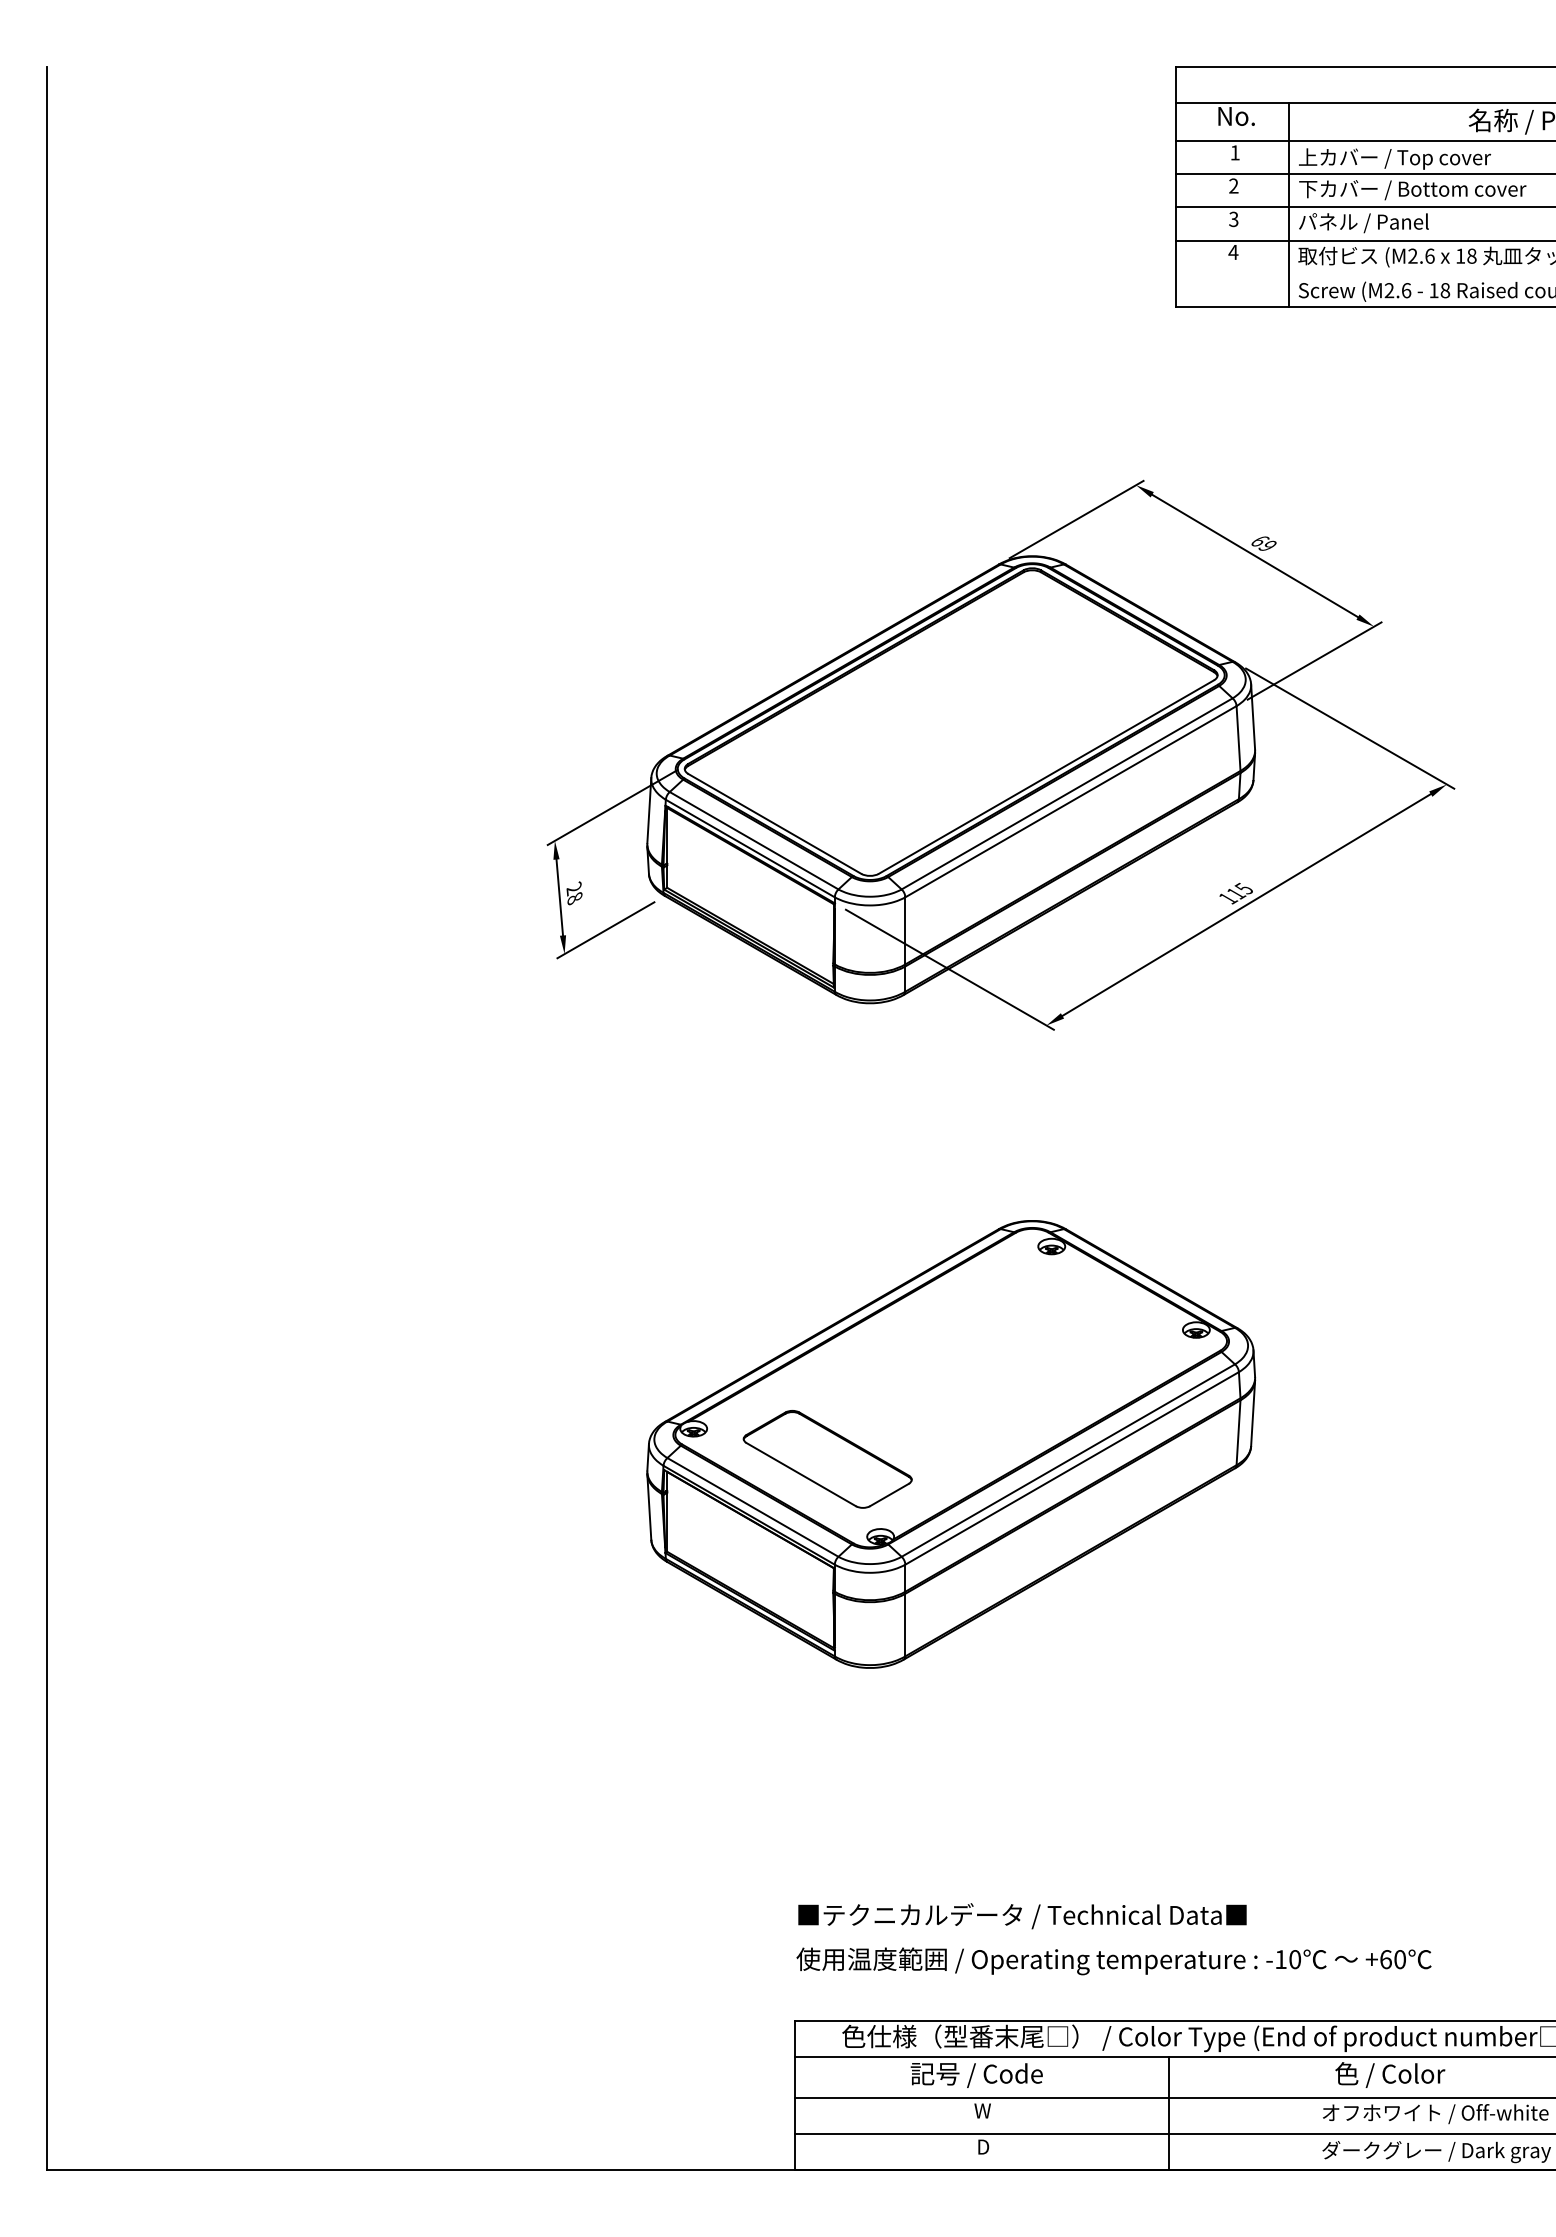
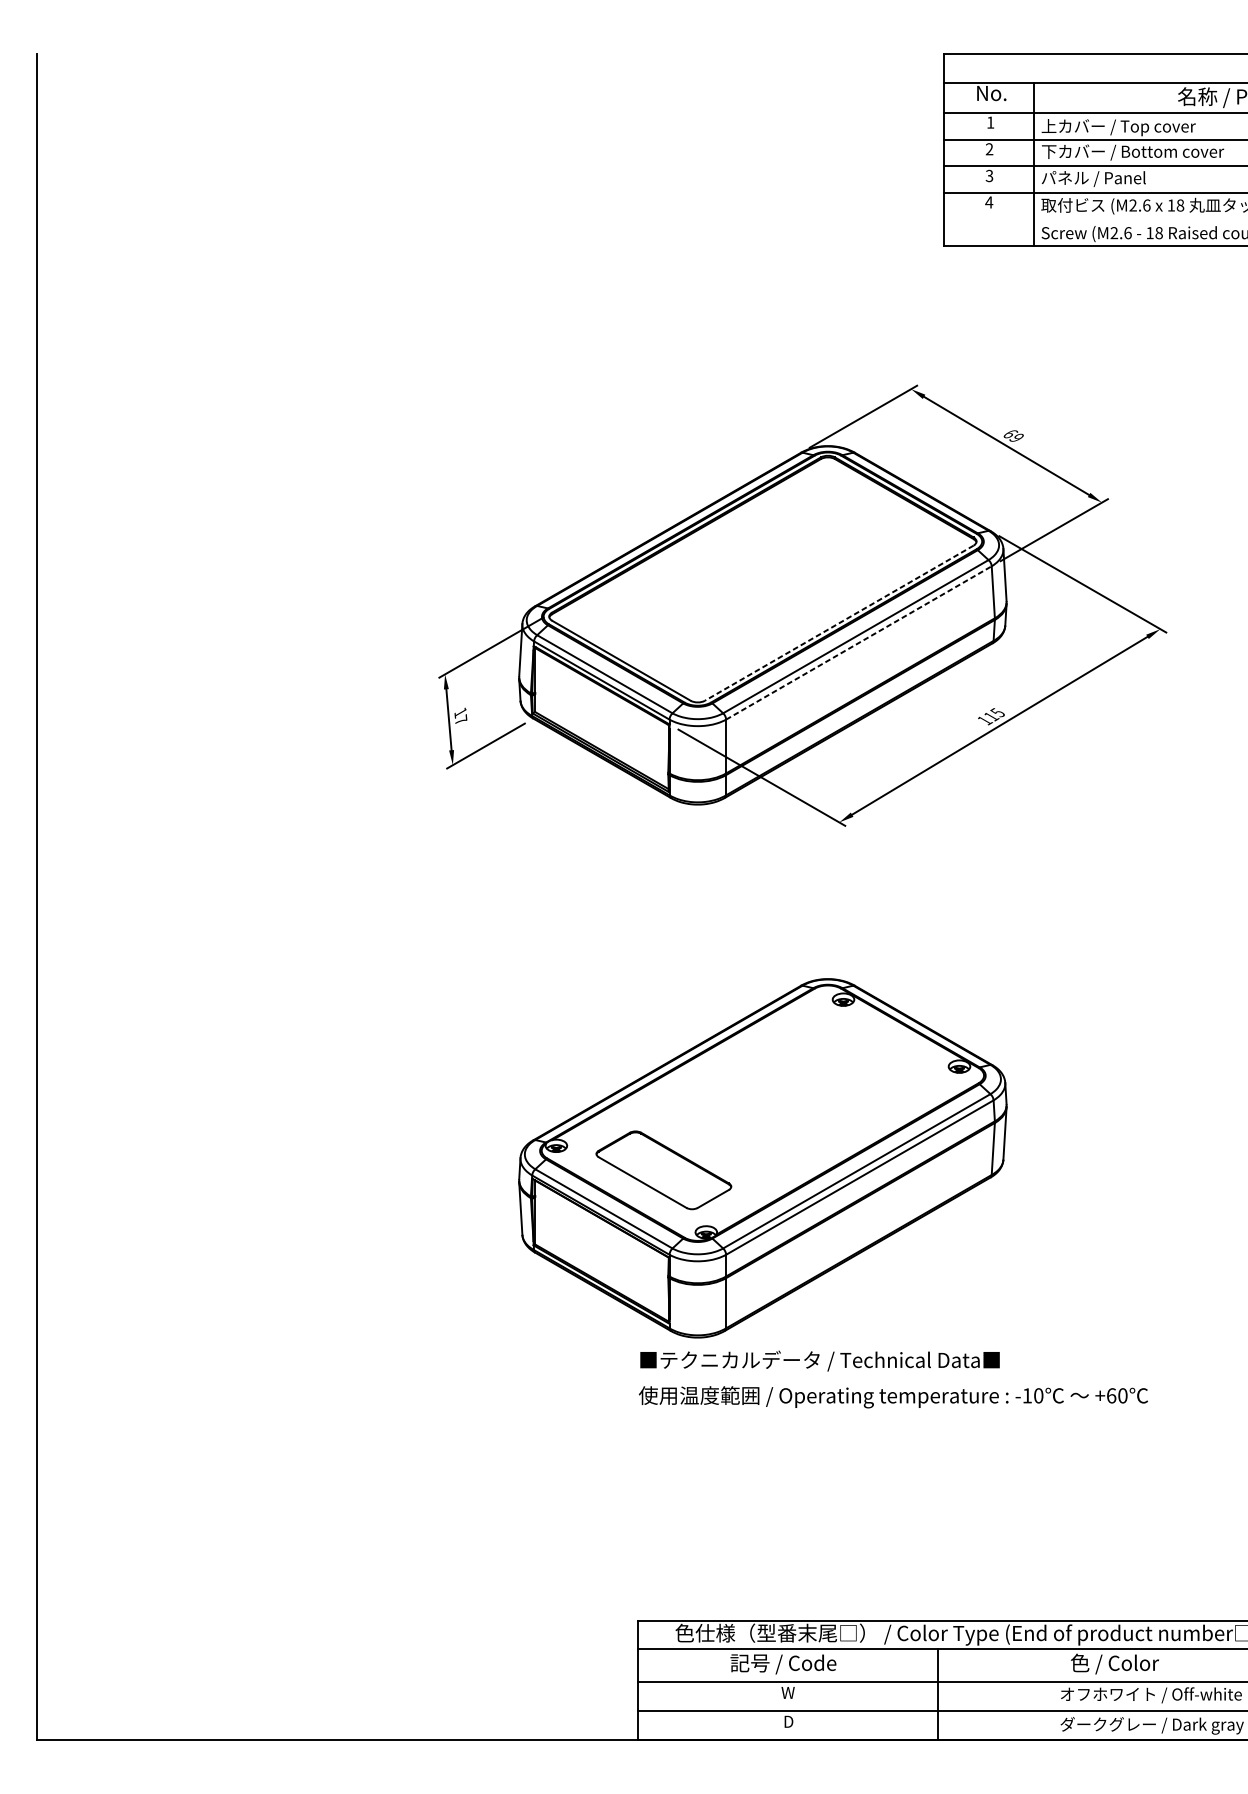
line: (1046, 777) -> (839, 623), solid -> dashed
line: (1071, 801) -> (859, 642), solid -> dashed
text: (574, 893) -> (460, 716), 28 -> 17
text: (1113, 1939) -> (893, 1379), moved

